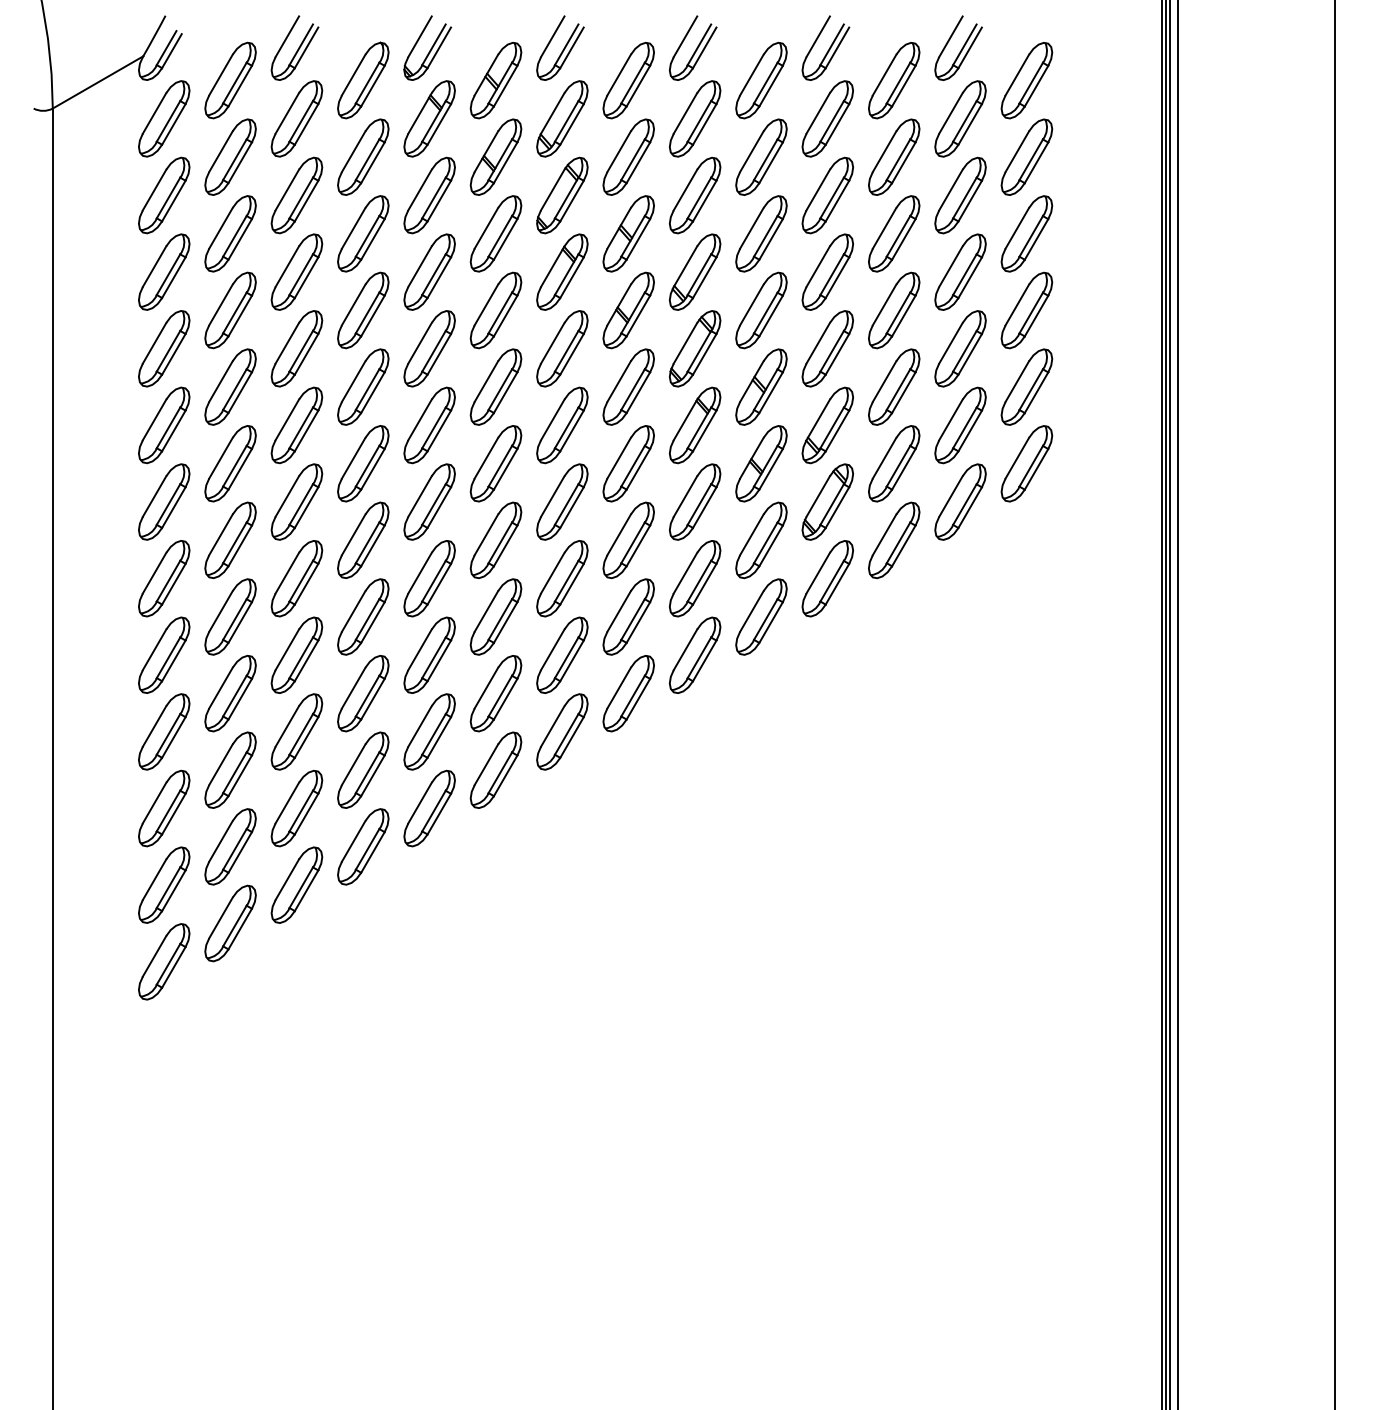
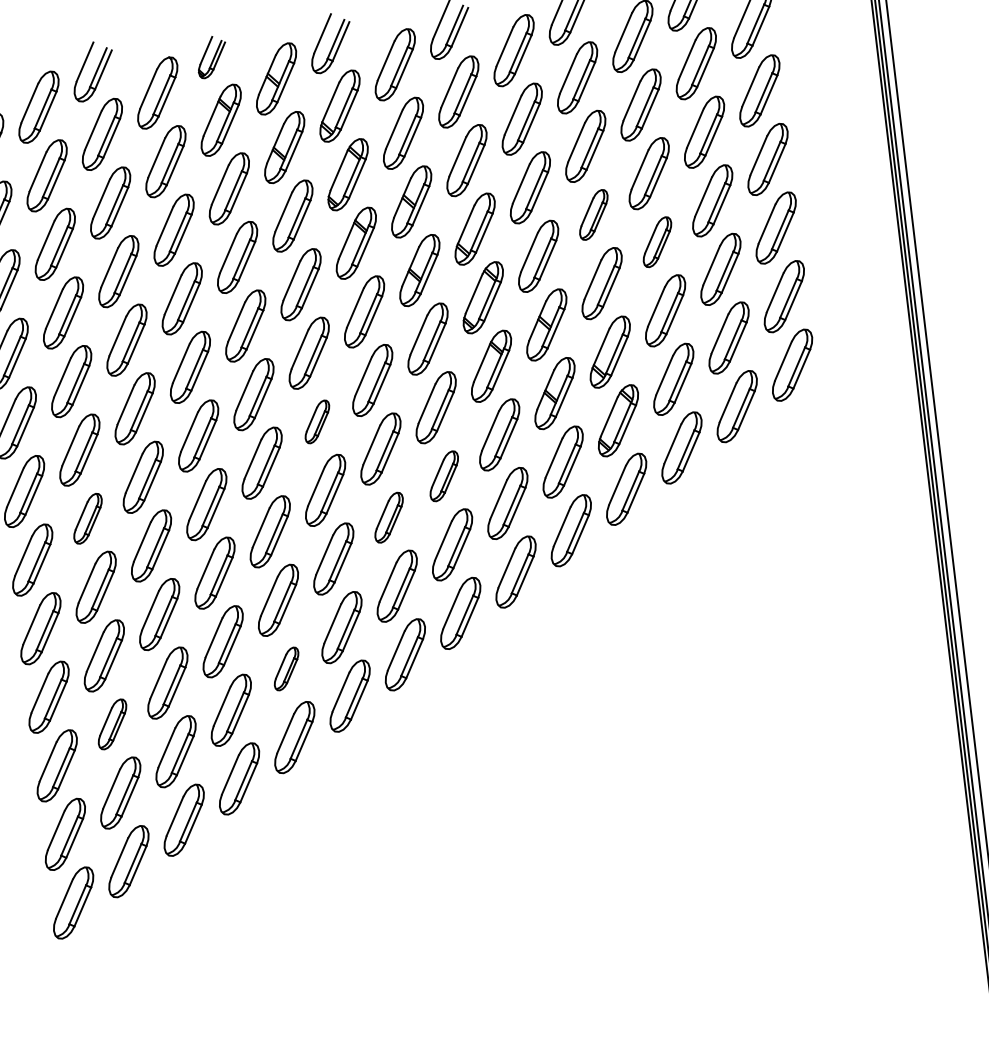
part: (427, 47) -> (211, 56), size x0.7
part: (827, 271) -> (593, 214), size x0.7
part: (894, 310) -> (657, 242), size x0.7
part: (495, 463) -> (316, 421), size x0.6
part: (230, 540) -> (87, 518), size x0.7
part: (628, 540) -> (444, 476), size x0.7
part: (562, 578) -> (389, 517), size x0.7
part: (429, 731) -> (286, 668), size x0.6
part: (230, 769) -> (112, 723), size x0.7

